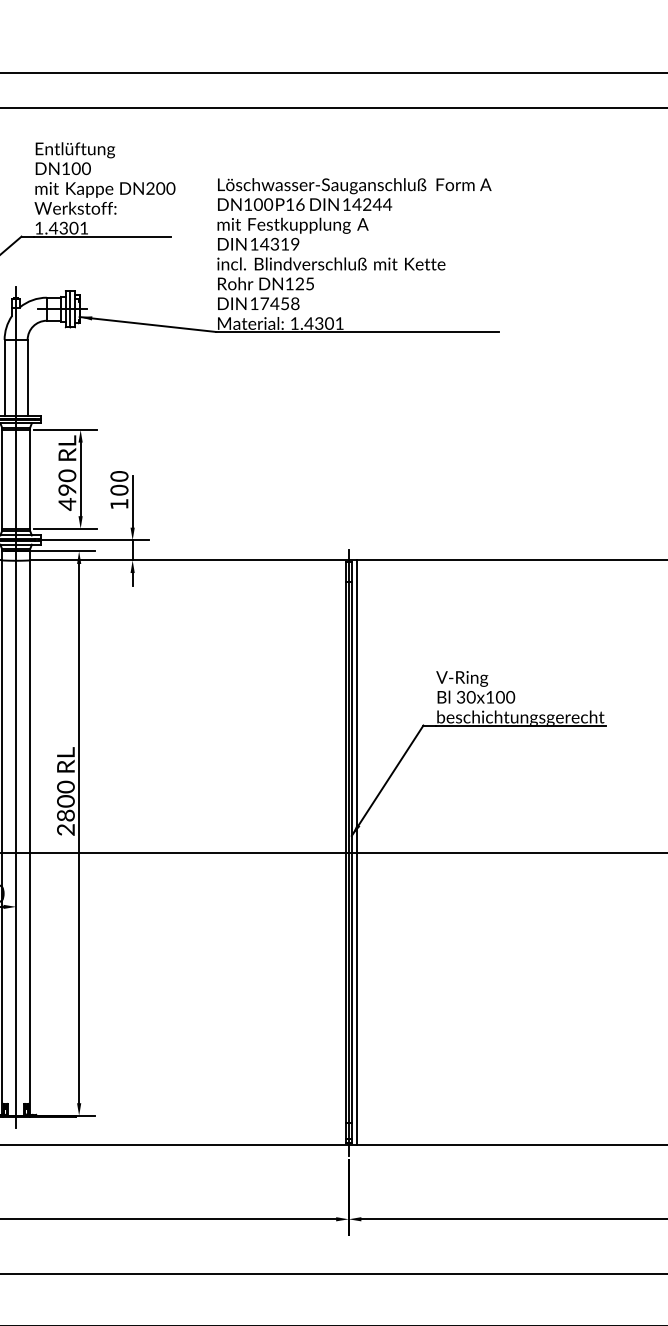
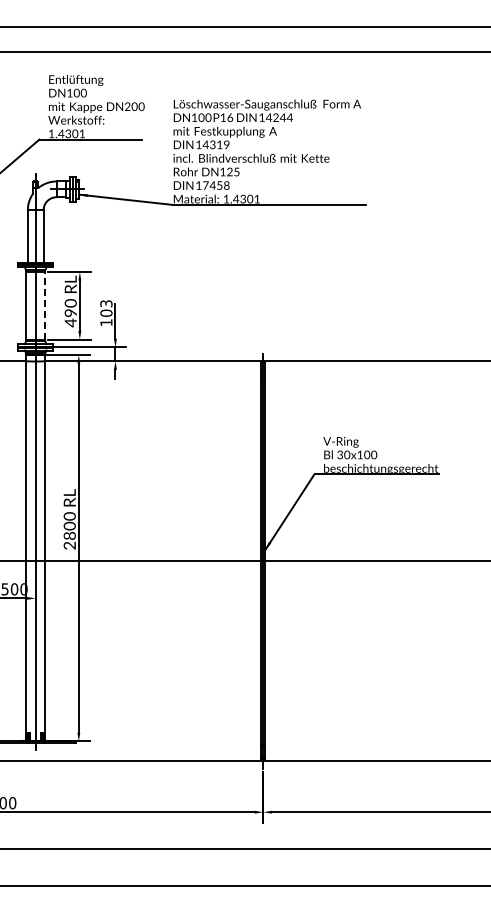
text: (119, 476) -> (106, 303), 100 -> 103
line: (30, 478) -> (45, 305), solid -> dashed
line: (356, 852) -> (268, 561), removed

